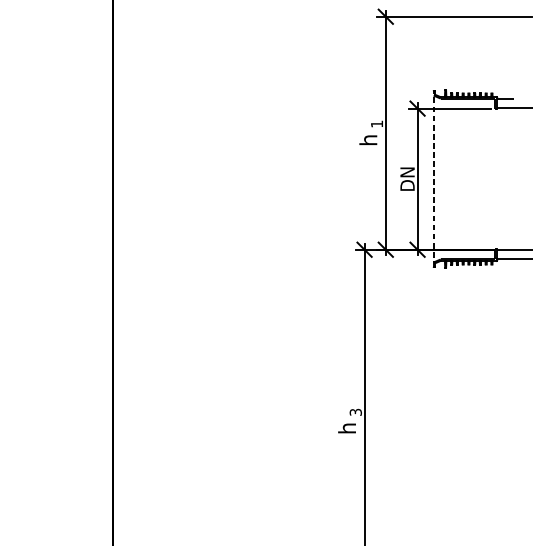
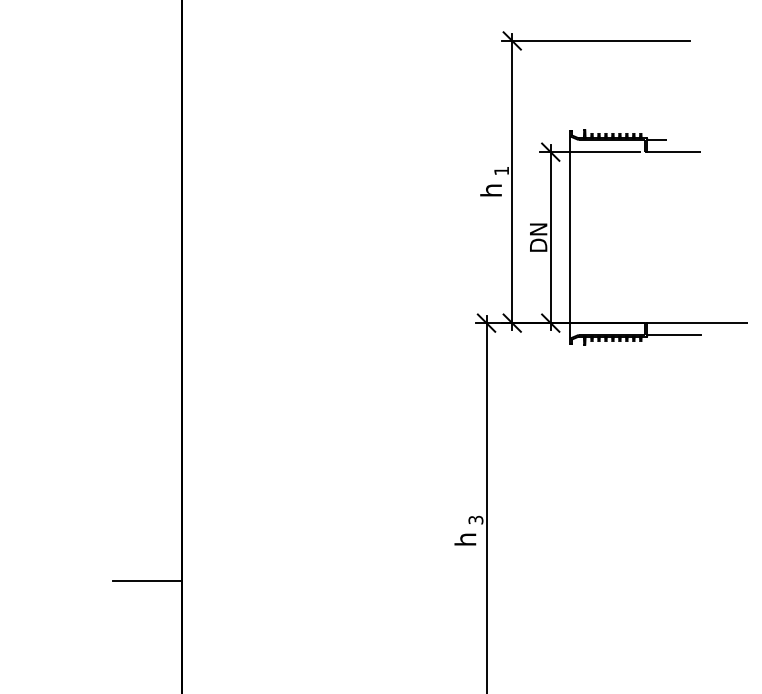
line: (433, 178) -> (570, 236), dashed -> solid
line: (83, 462) -> (146, 580), added

